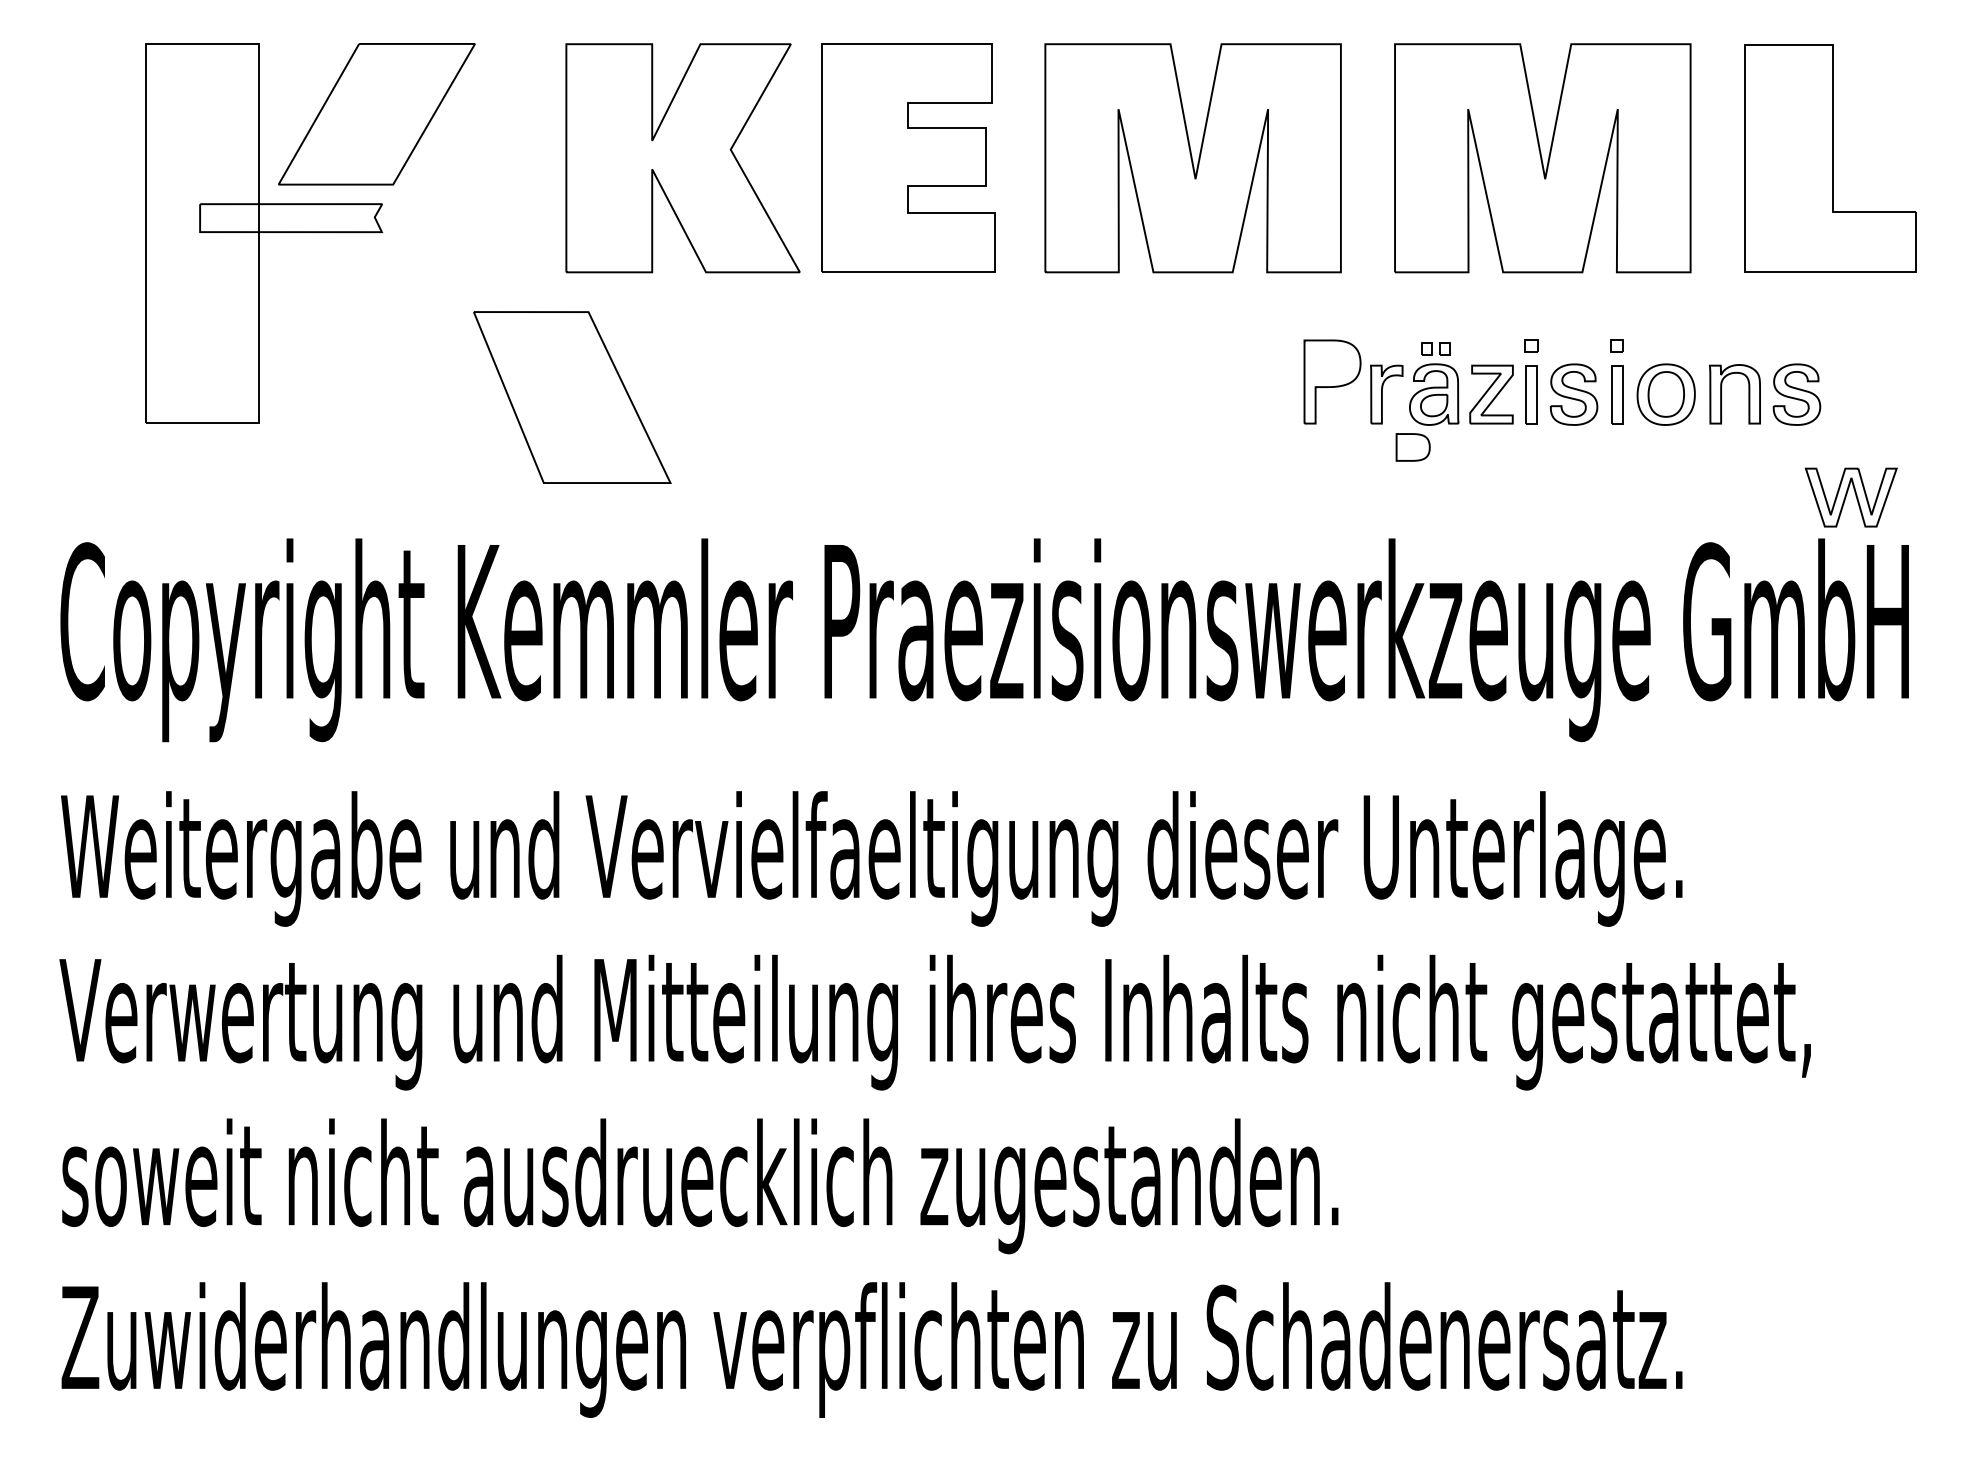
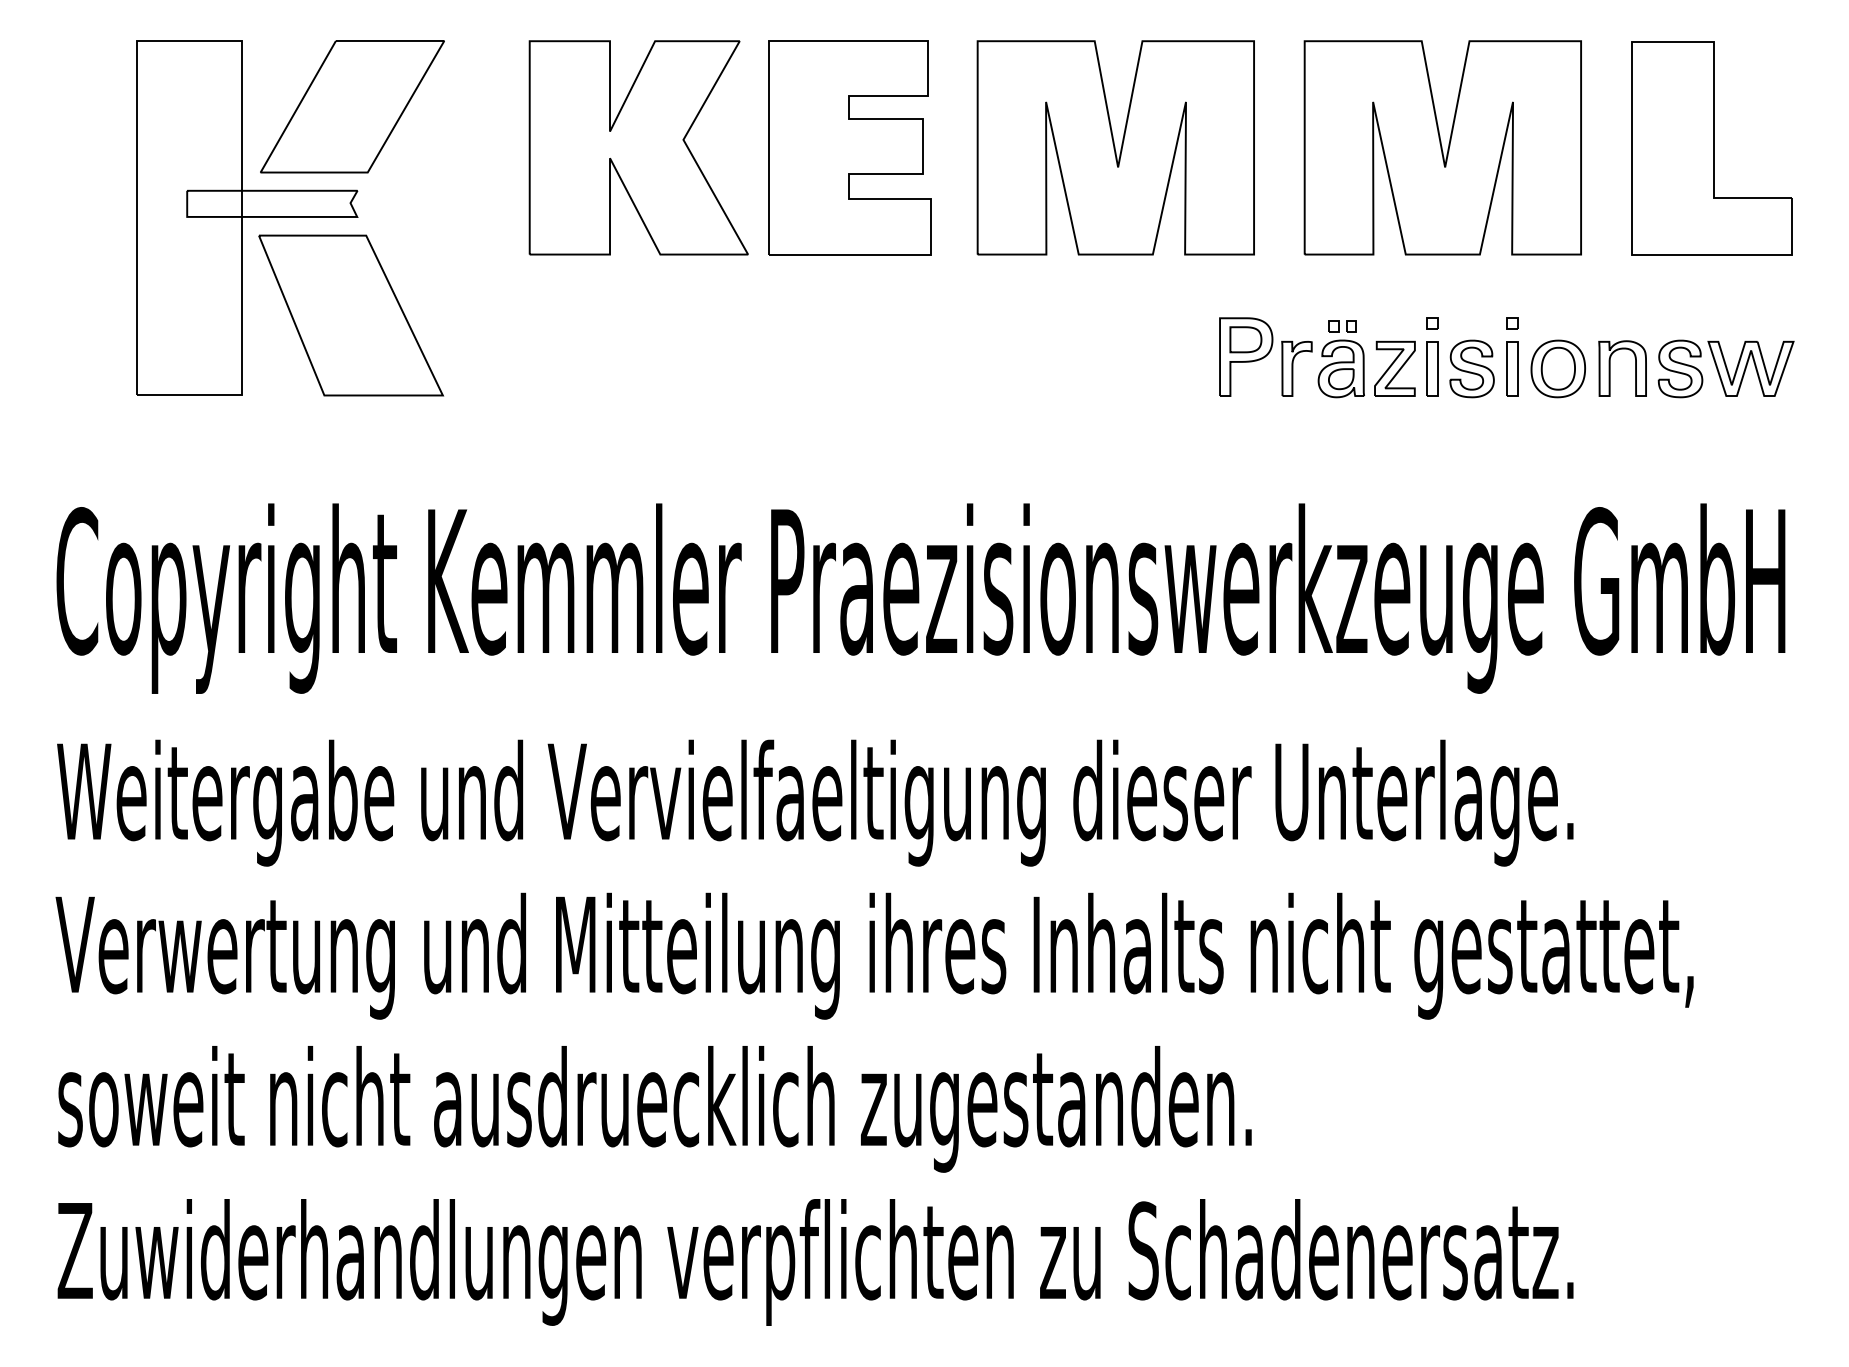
part: (572, 397) -> (351, 315), moved
part: (1412, 447) -> (1245, 339), moved
part: (1850, 497) -> (1750, 368), moved

